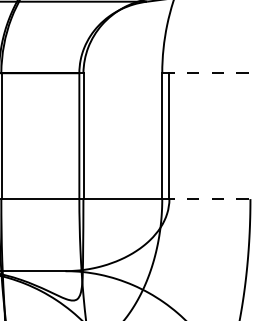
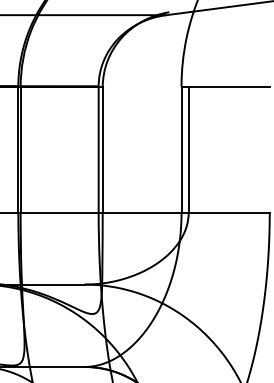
line: (207, 73) -> (226, 86), dashed -> solid
line: (207, 199) -> (226, 212), dashed -> solid

